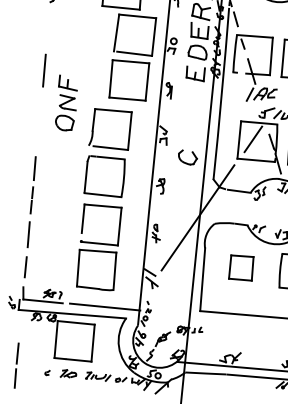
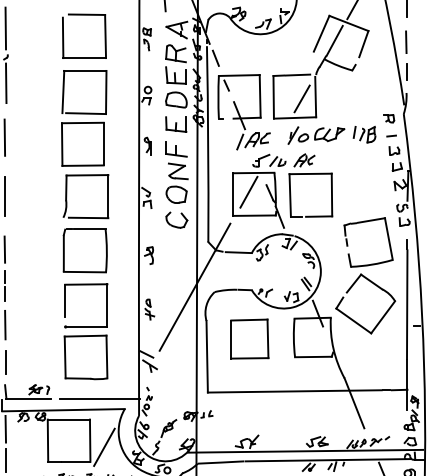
line: (50, 23) -> (6, 83), added
part: (132, 57) -> (84, 118), moved
part: (66, 103) -> (176, 172), moved
line: (39, 122) -> (5, 196), added
part: (241, 267) -> (249, 338), size x1.43
line: (20, 325) -> (5, 428), added
line: (105, 349) -> (104, 446), added

